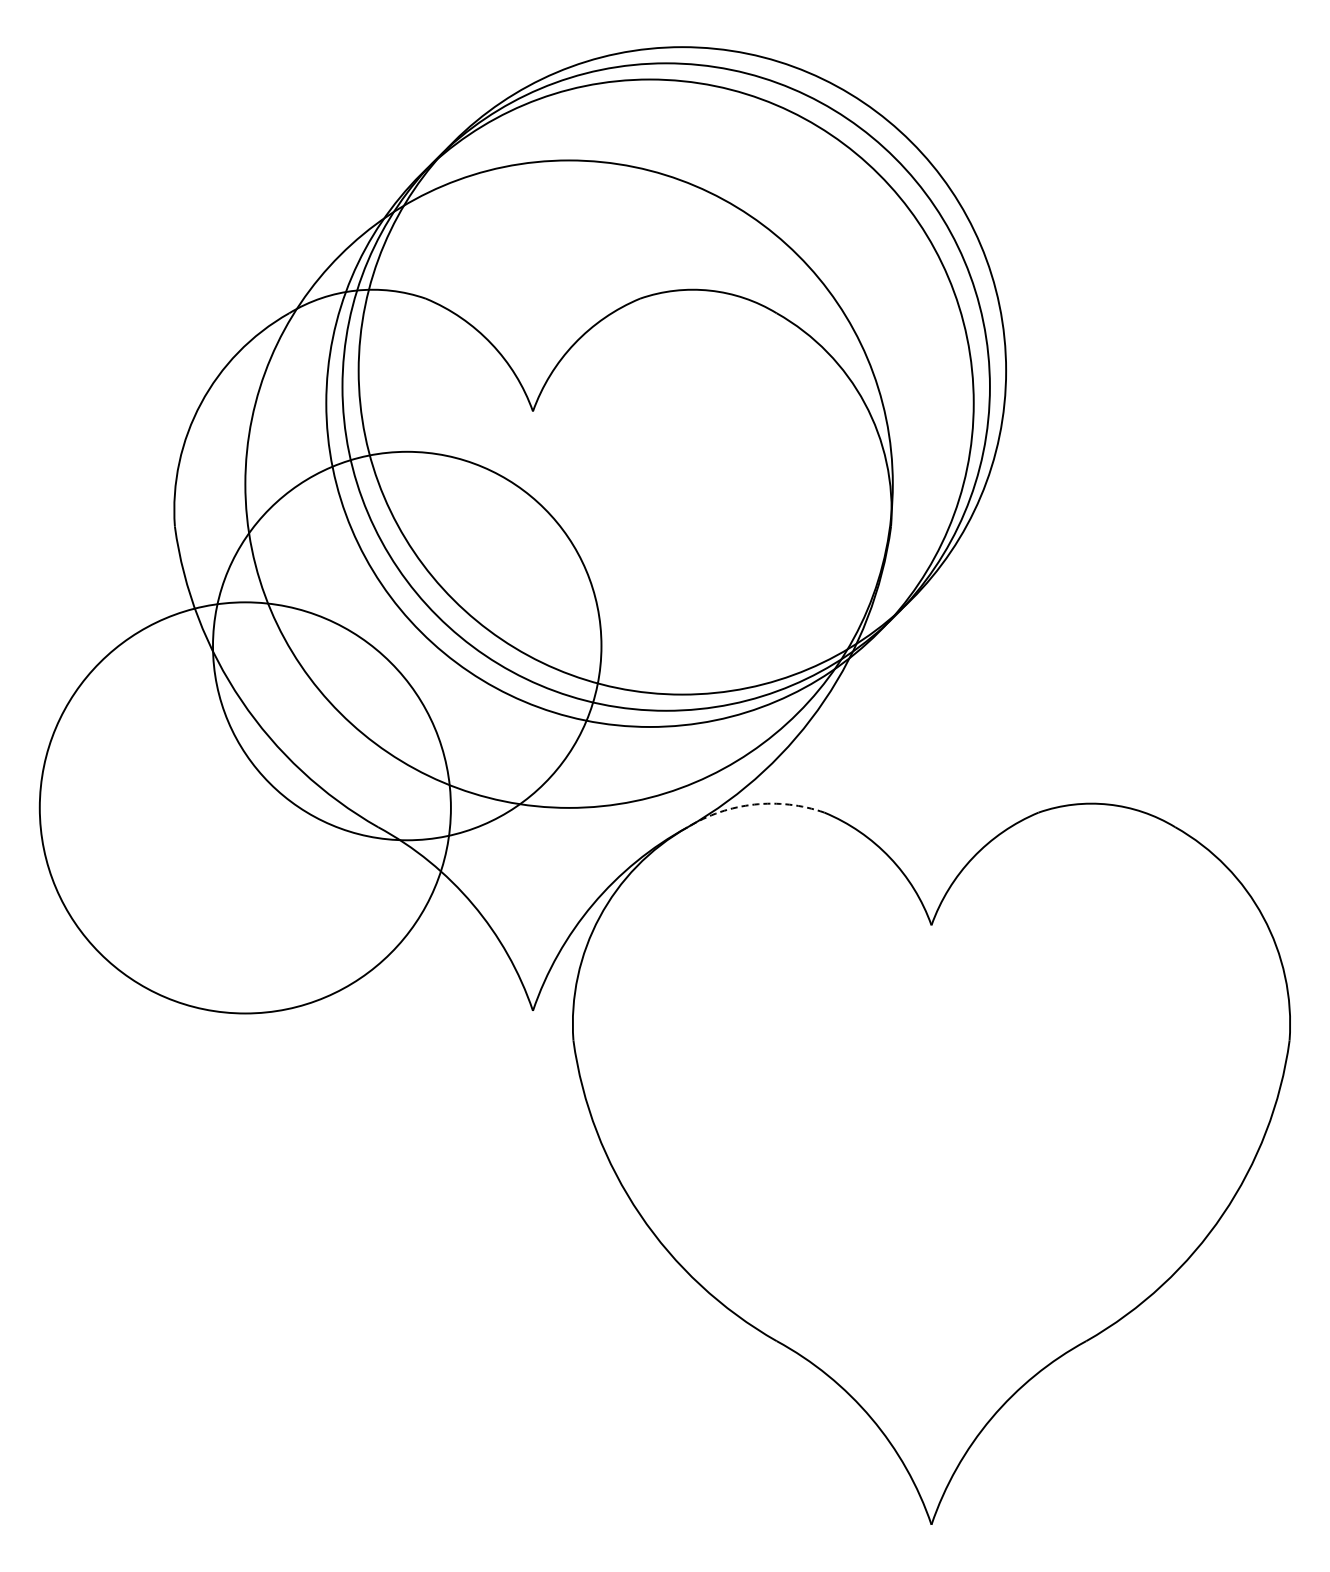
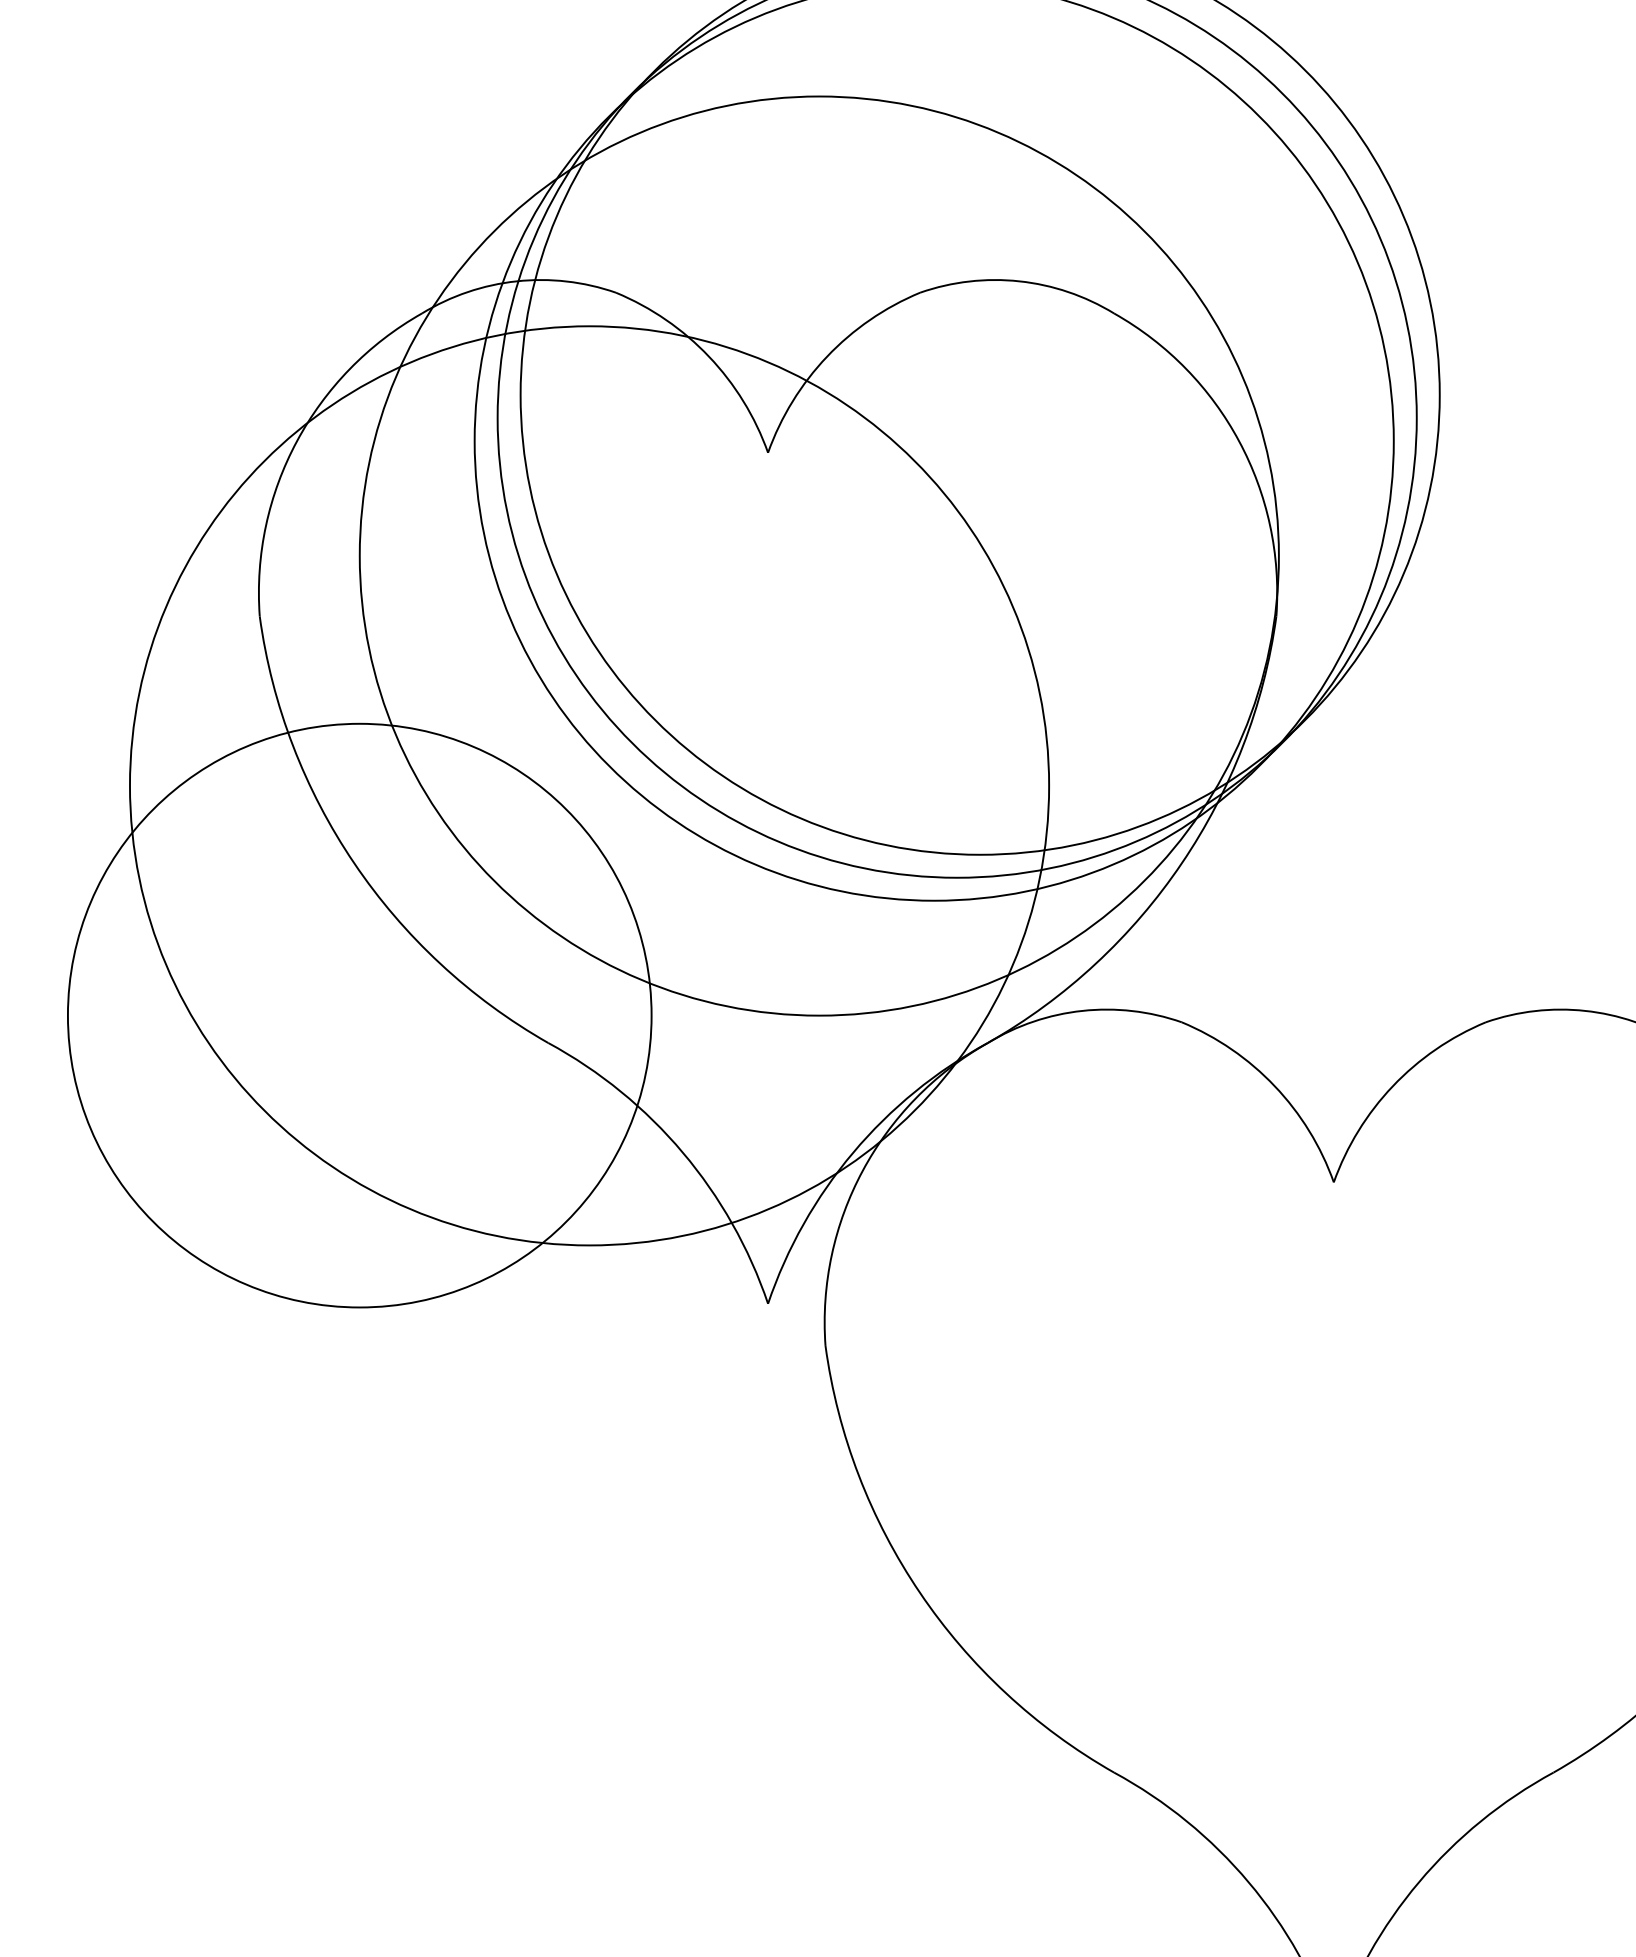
circle: (406, 645) -> (588, 785), size x1.67
arc: (754, 804) -> (1082, 1010), dashed -> solid

